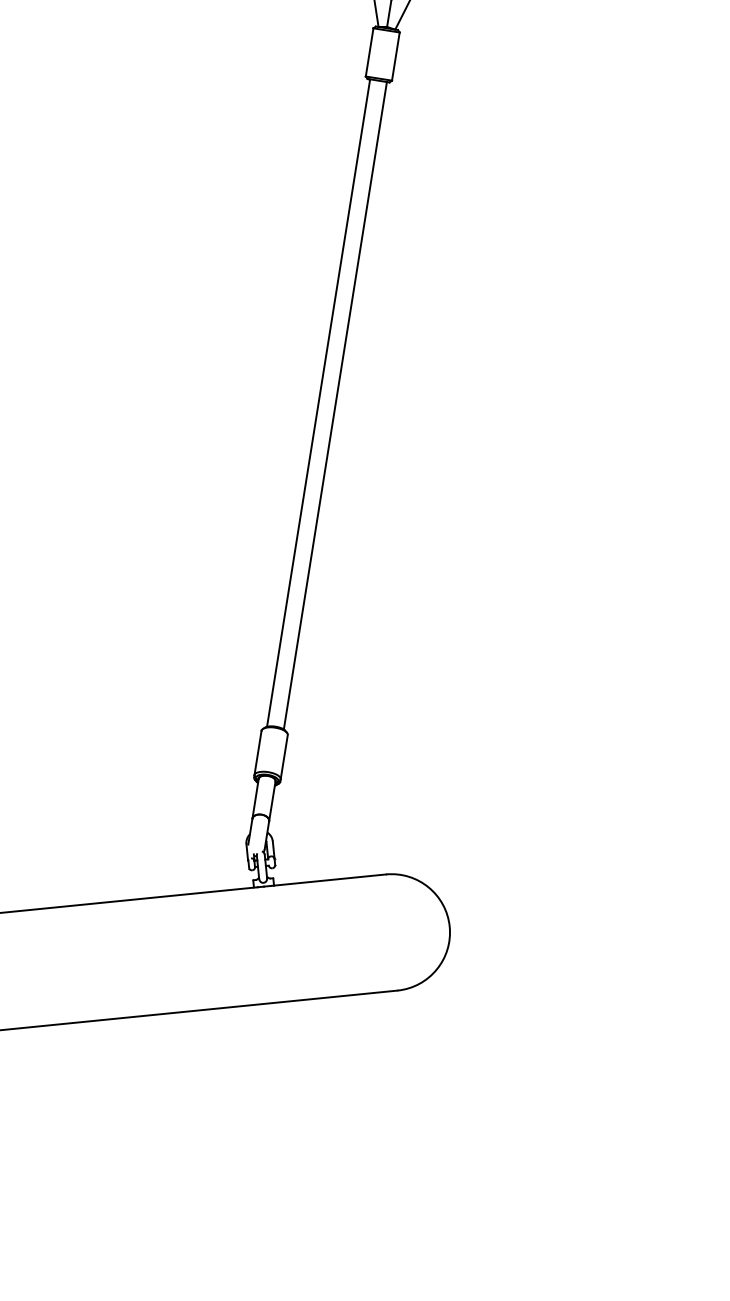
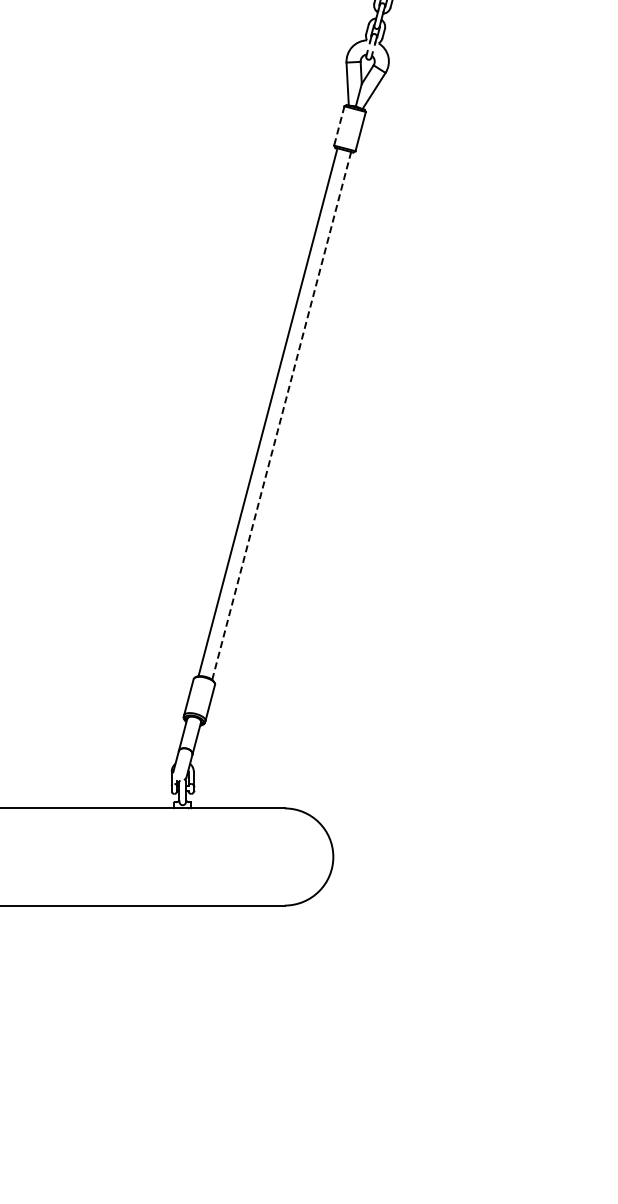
line: (369, 53) -> (339, 126), solid -> dashed
line: (335, 405) -> (281, 415), solid -> dashed

